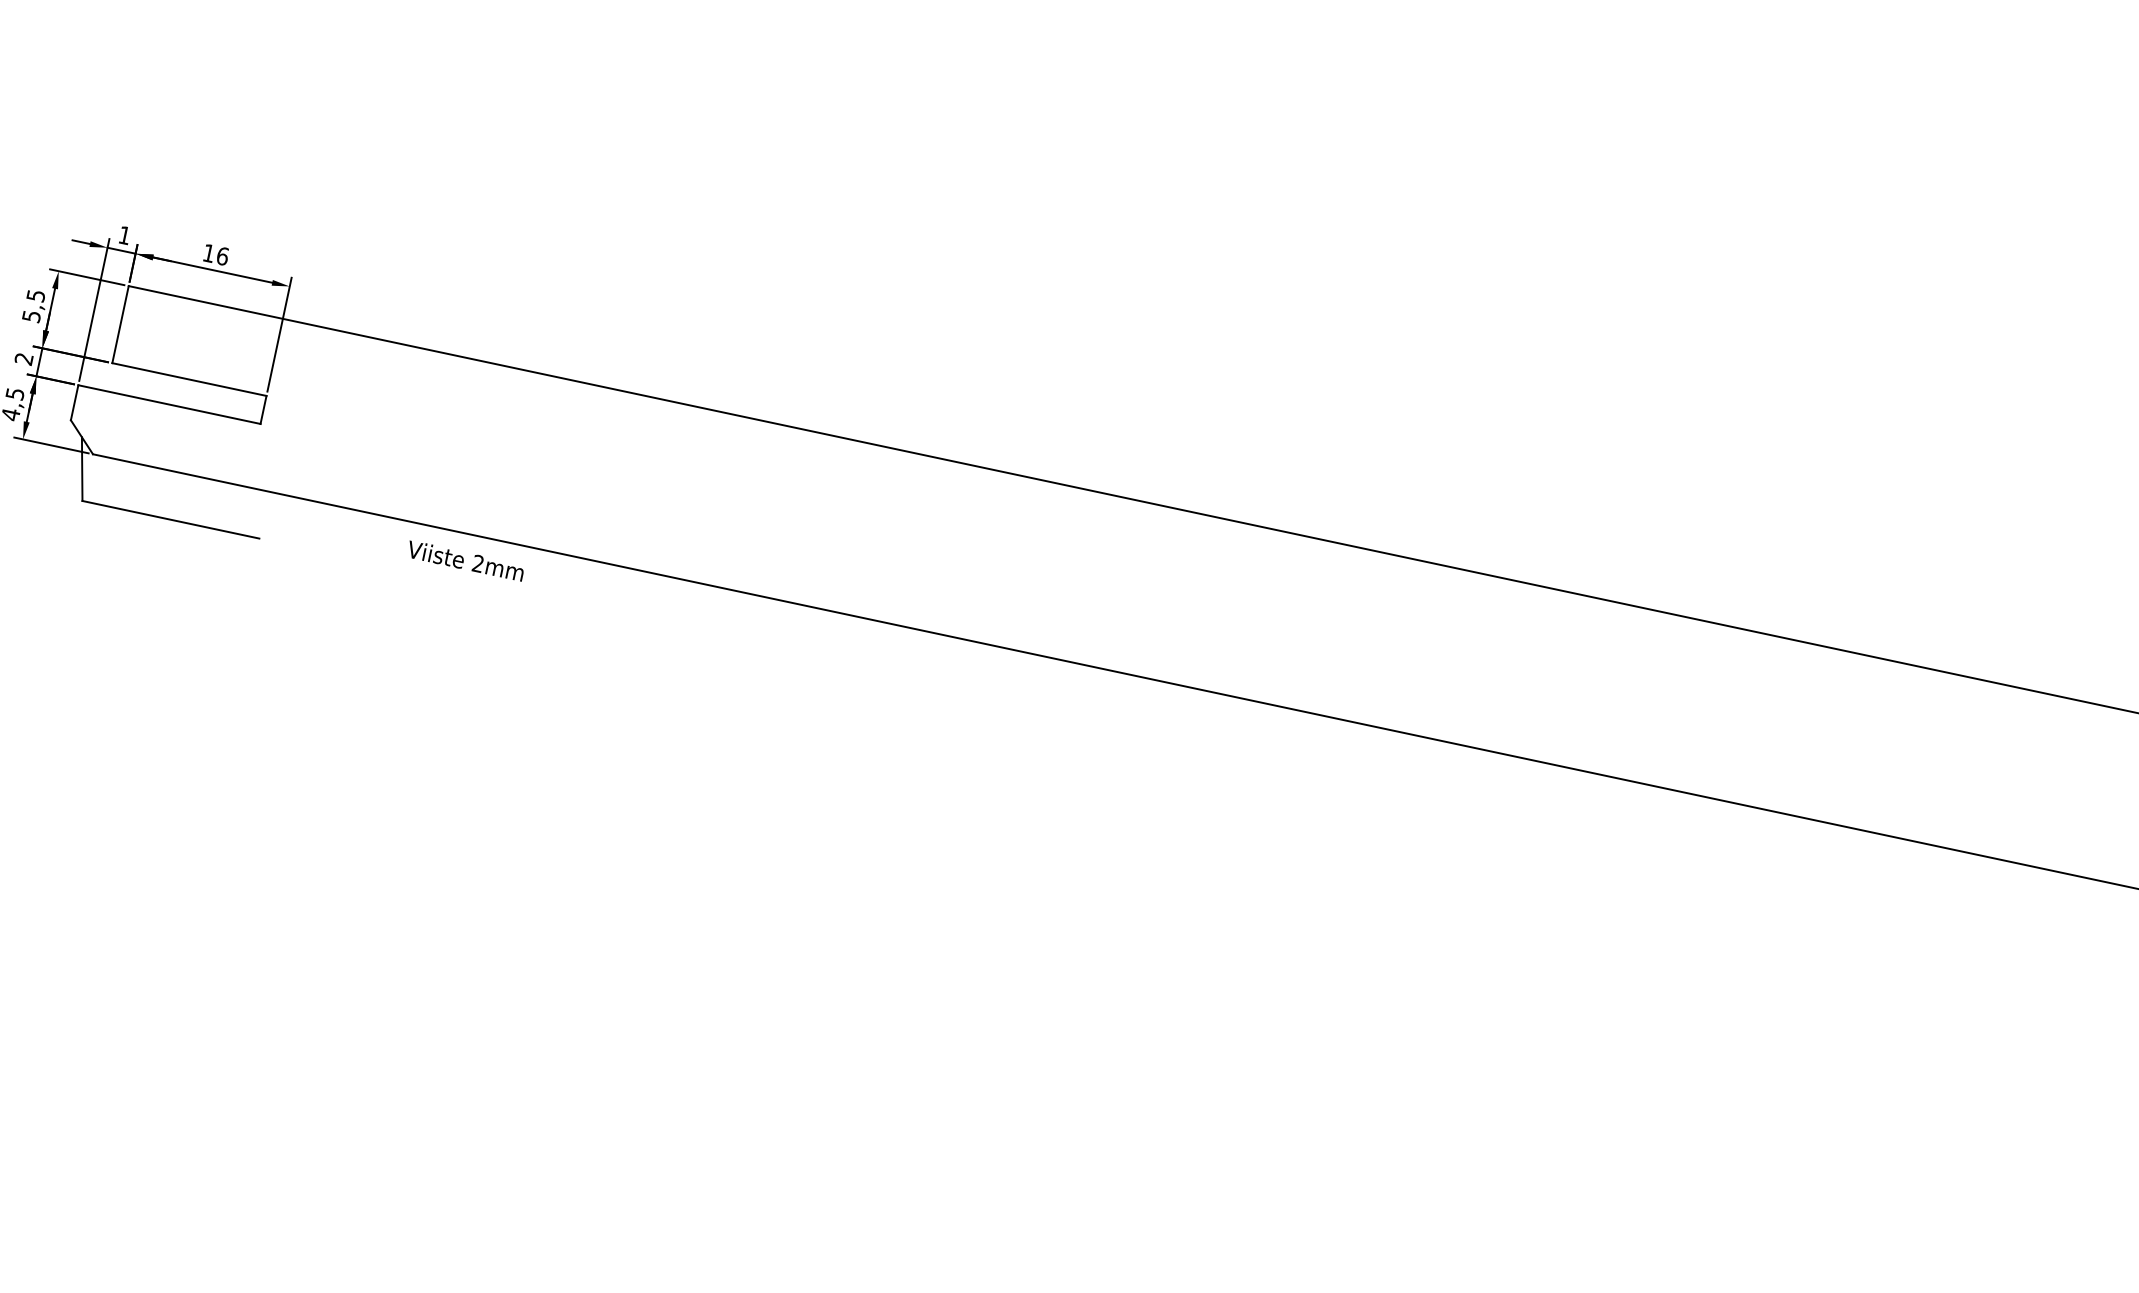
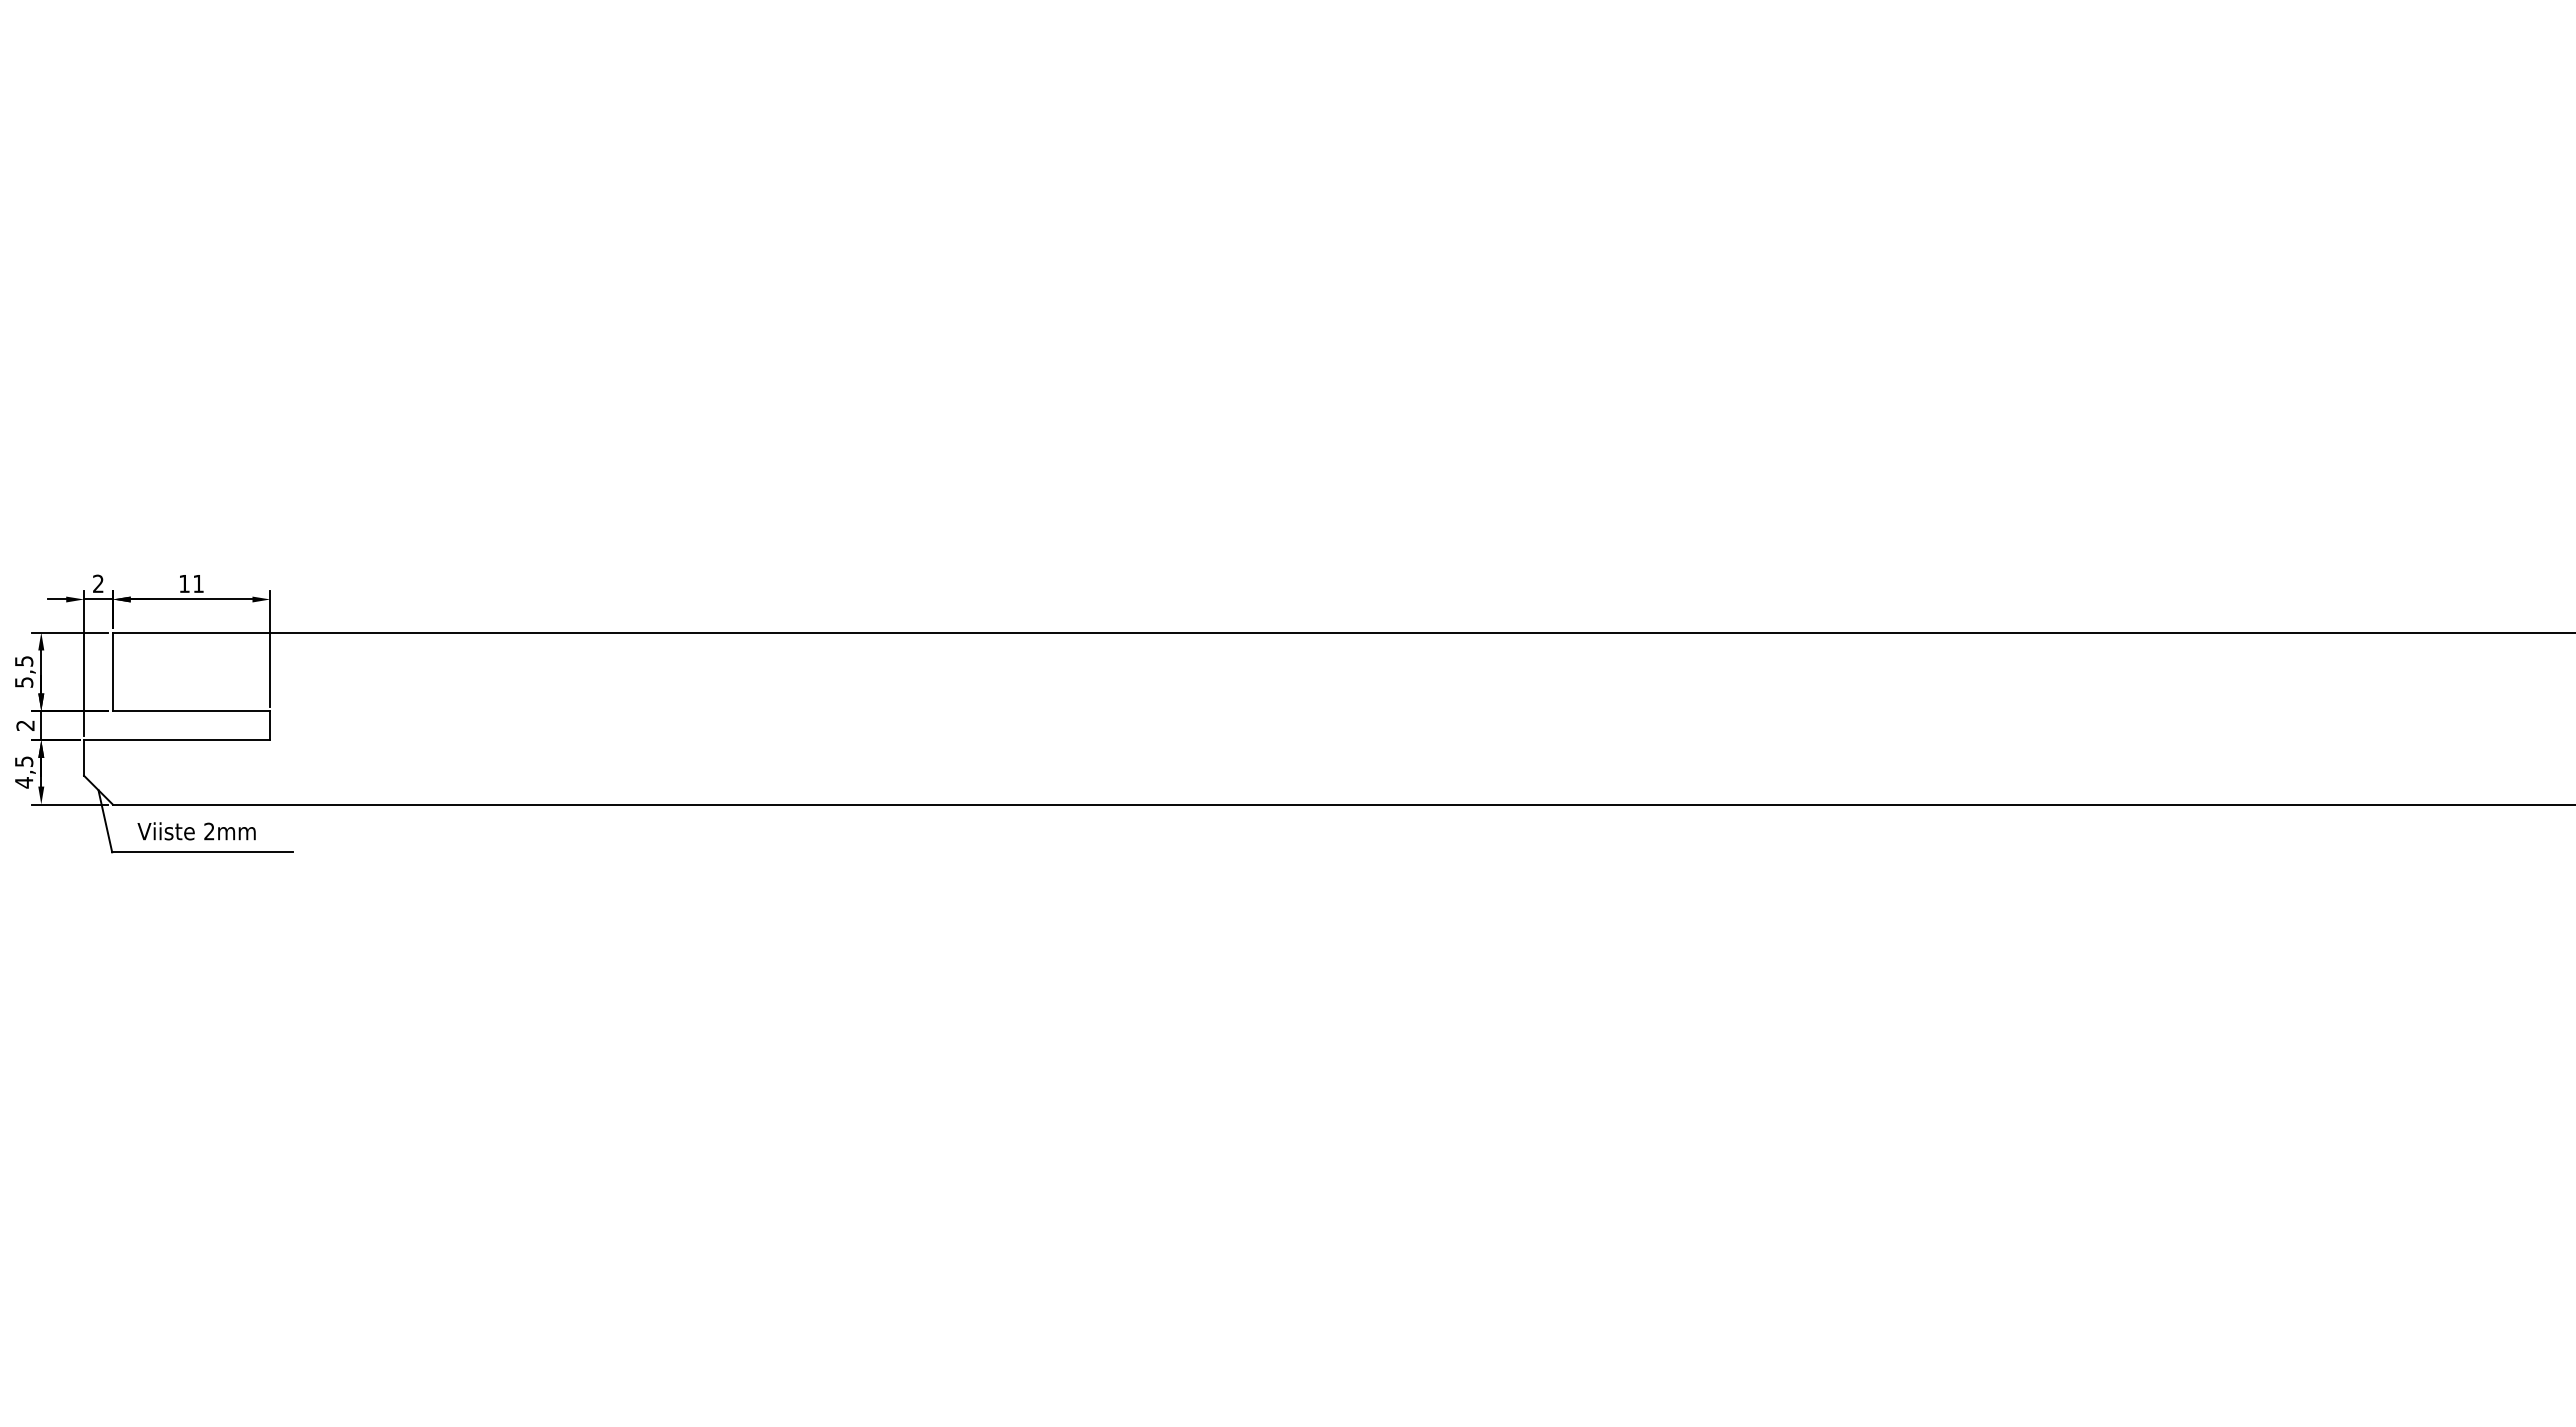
text: (124, 235) -> (98, 583), 1 -> 2
text: (222, 255) -> (198, 583), 16 -> 11
text: (465, 561) -> (196, 831), moved

